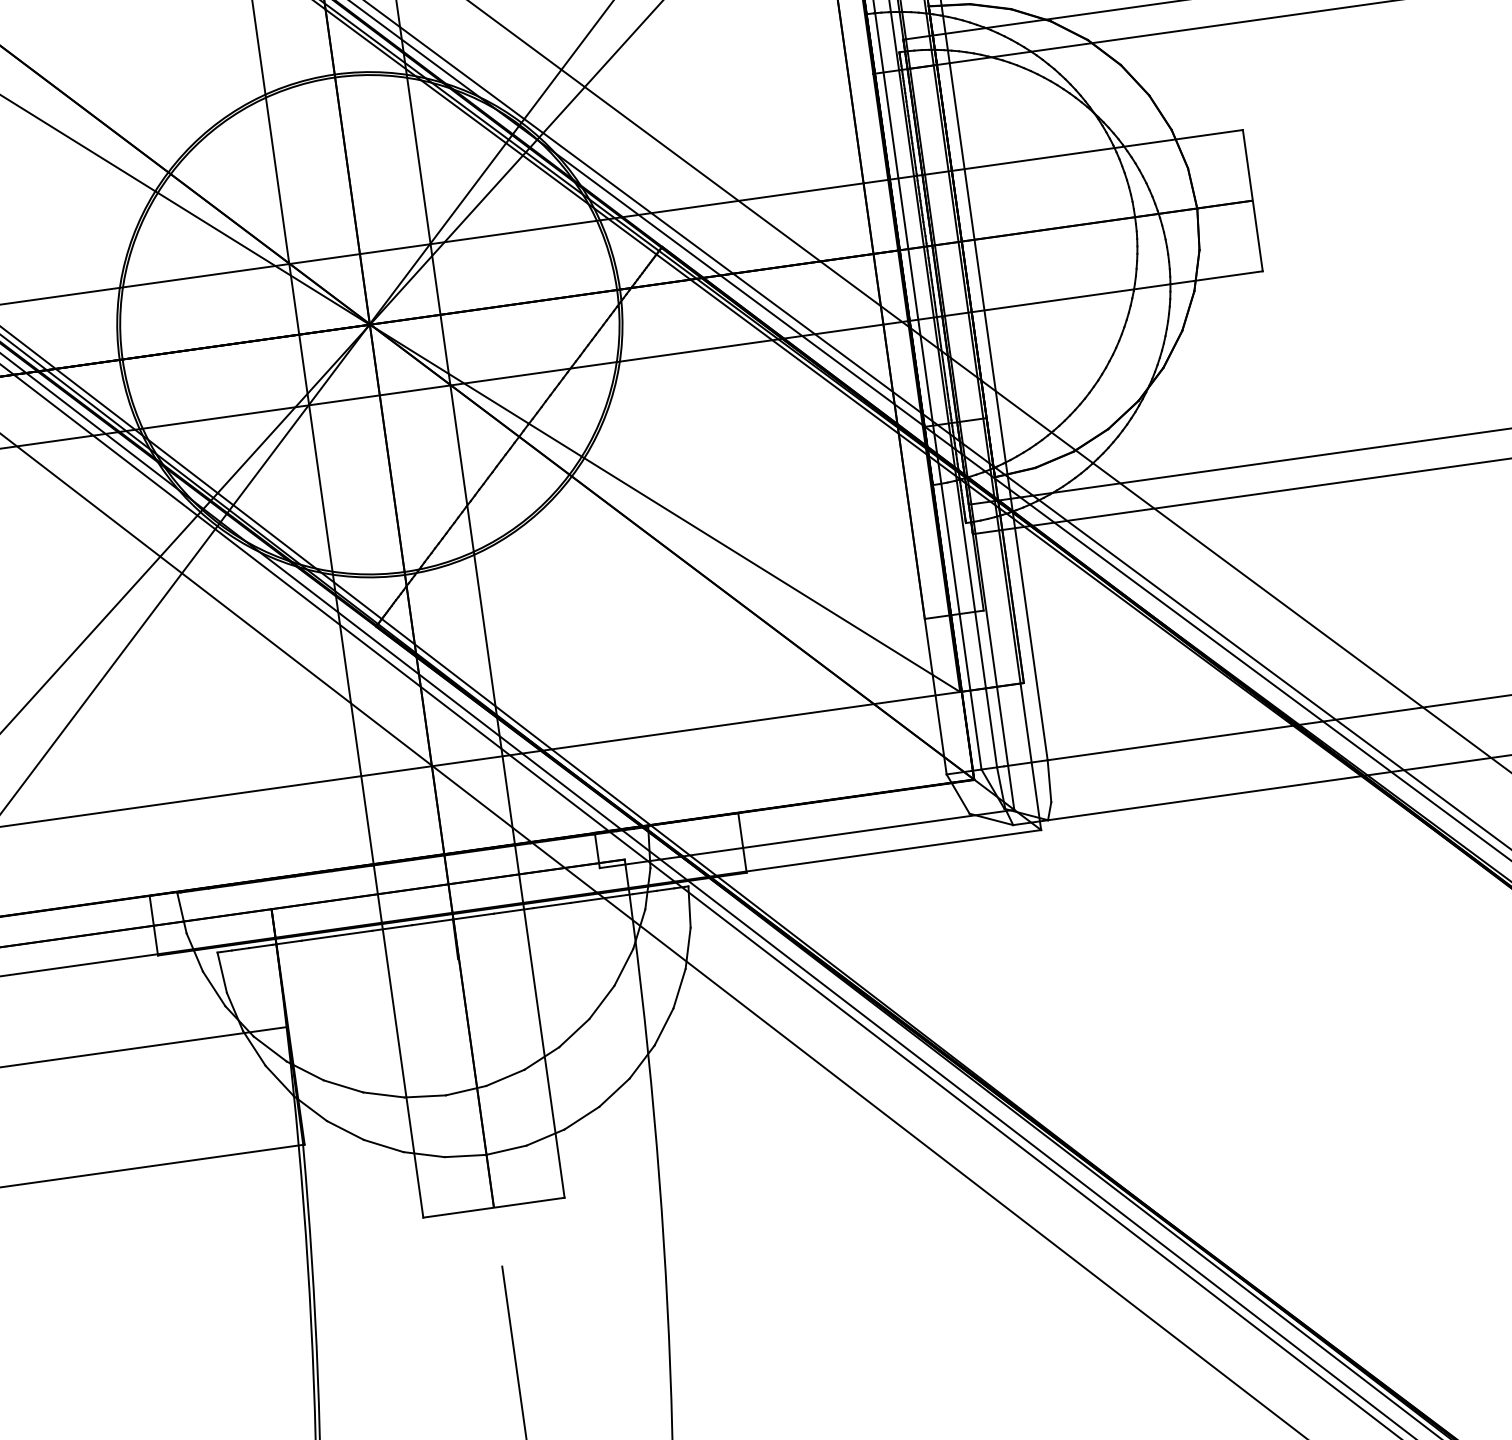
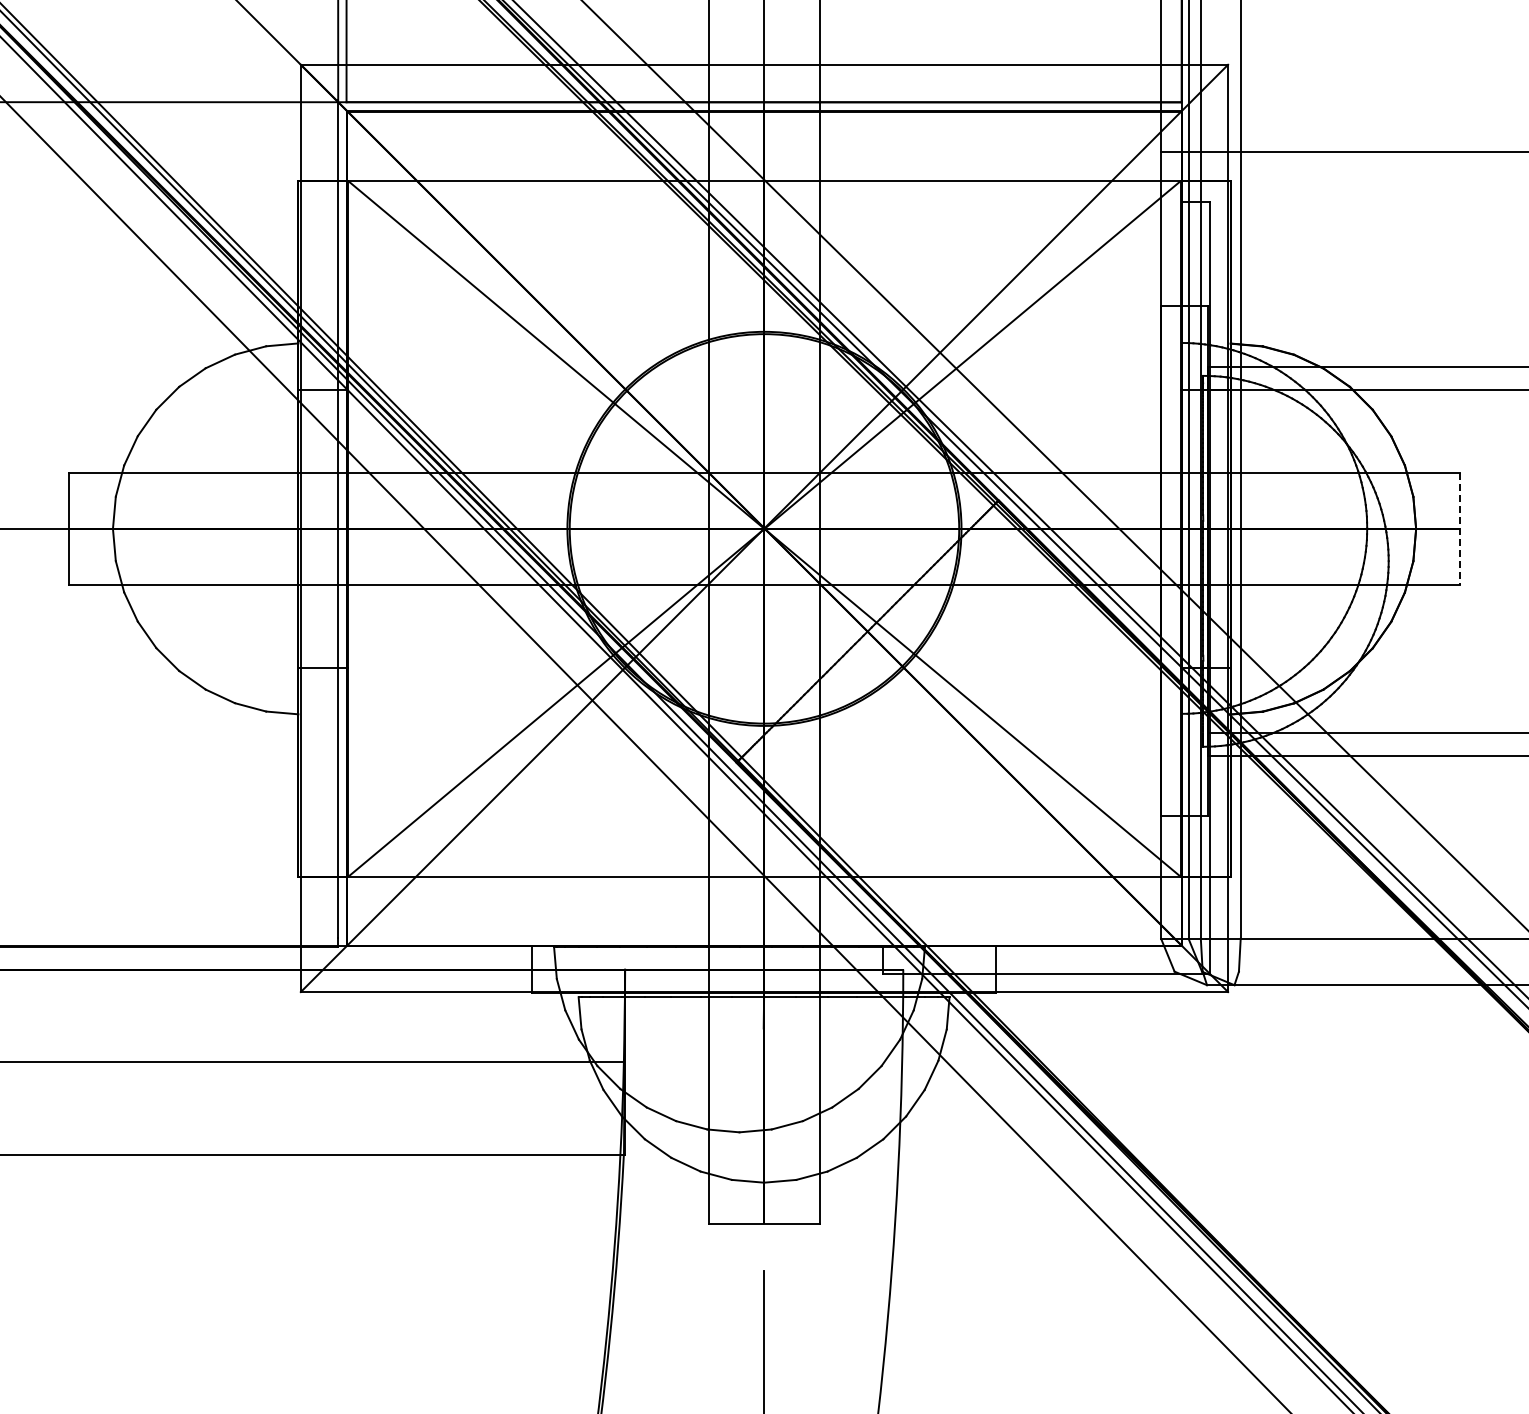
line: (1252, 200) -> (1459, 528), solid -> dashed

